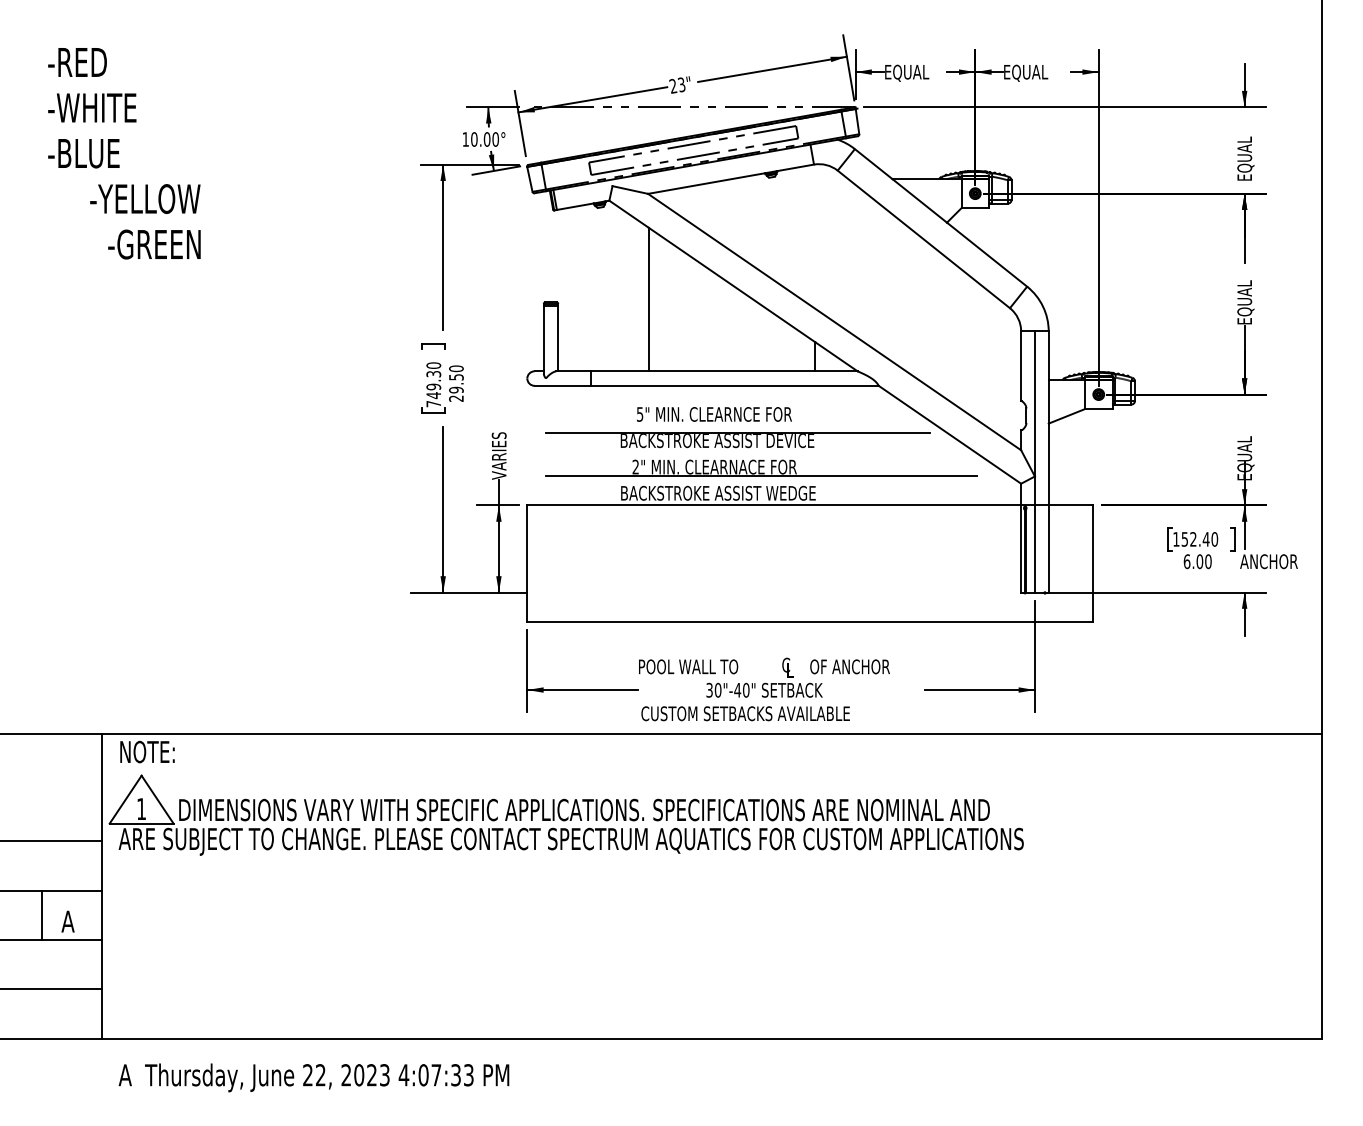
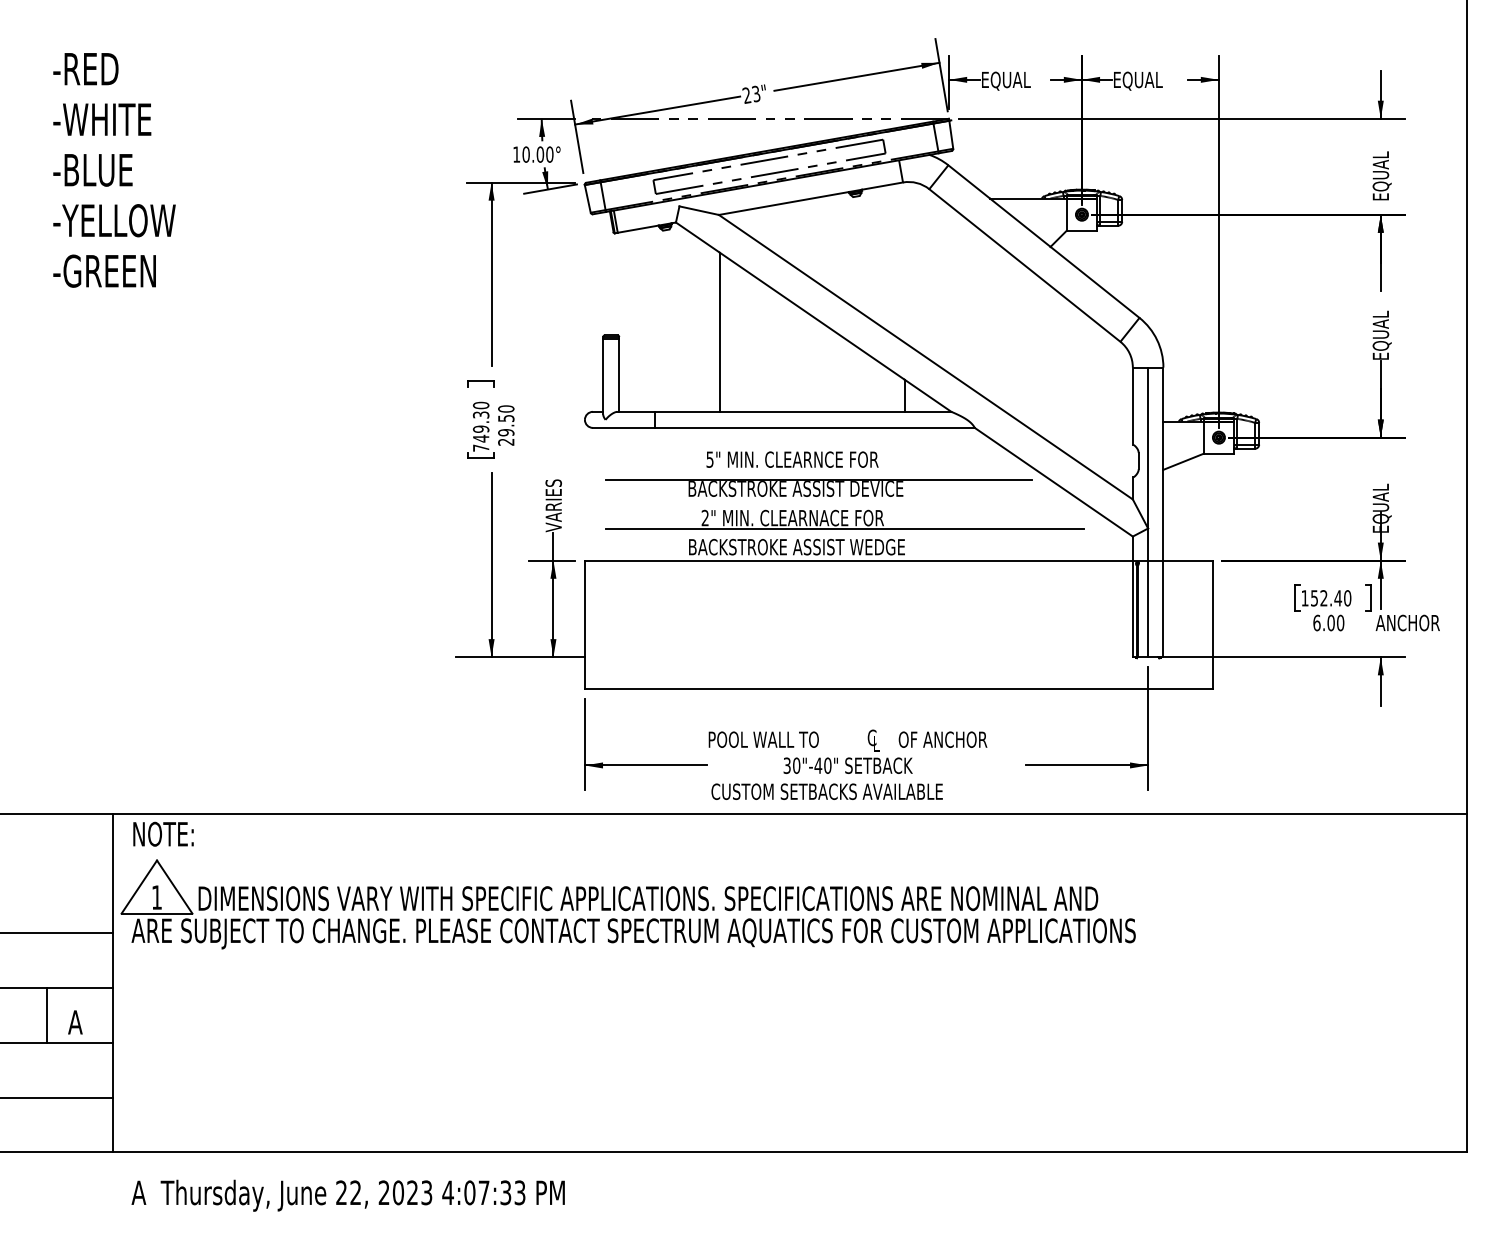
text: (145, 198) -> (114, 220), moved
text: (154, 244) -> (104, 271), moved

